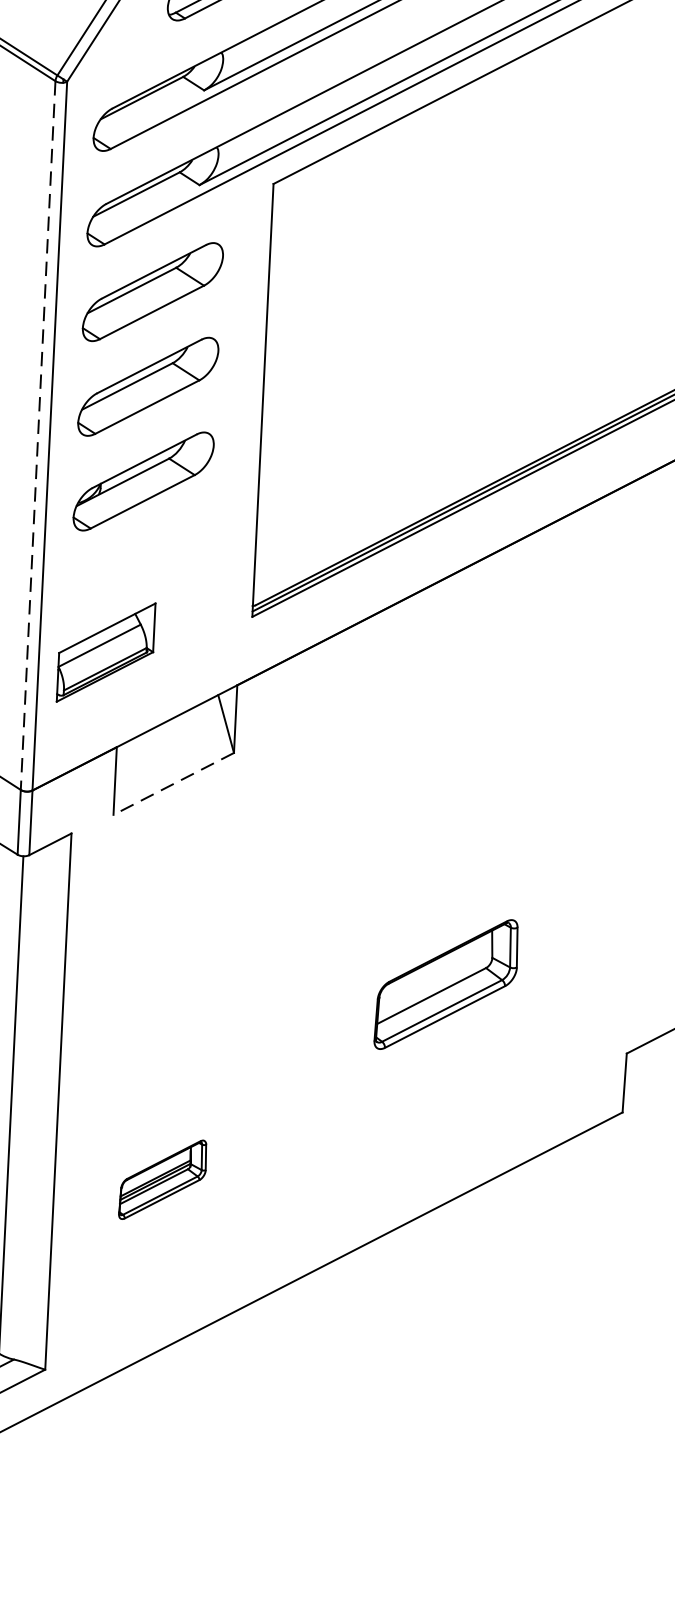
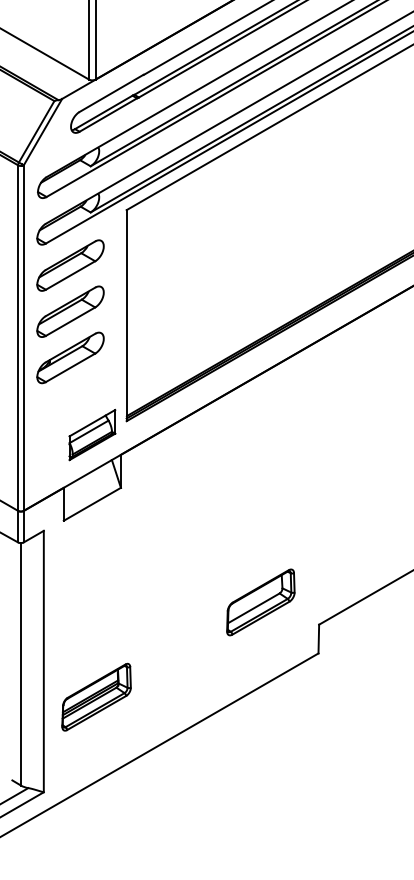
line: (38, 436) -> (18, 338), dashed -> solid
part: (106, 653) -> (92, 435), moved
line: (173, 784) -> (92, 504), dashed -> solid
part: (445, 984) -> (260, 602), moved
part: (162, 1178) -> (96, 696), size x1.67

